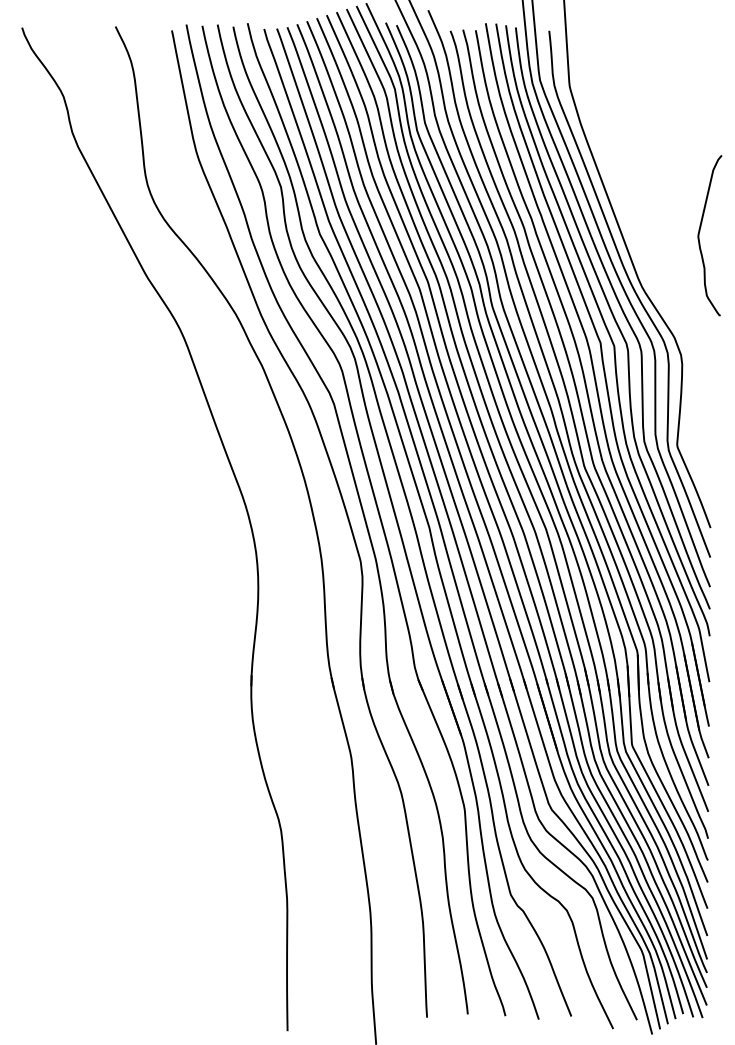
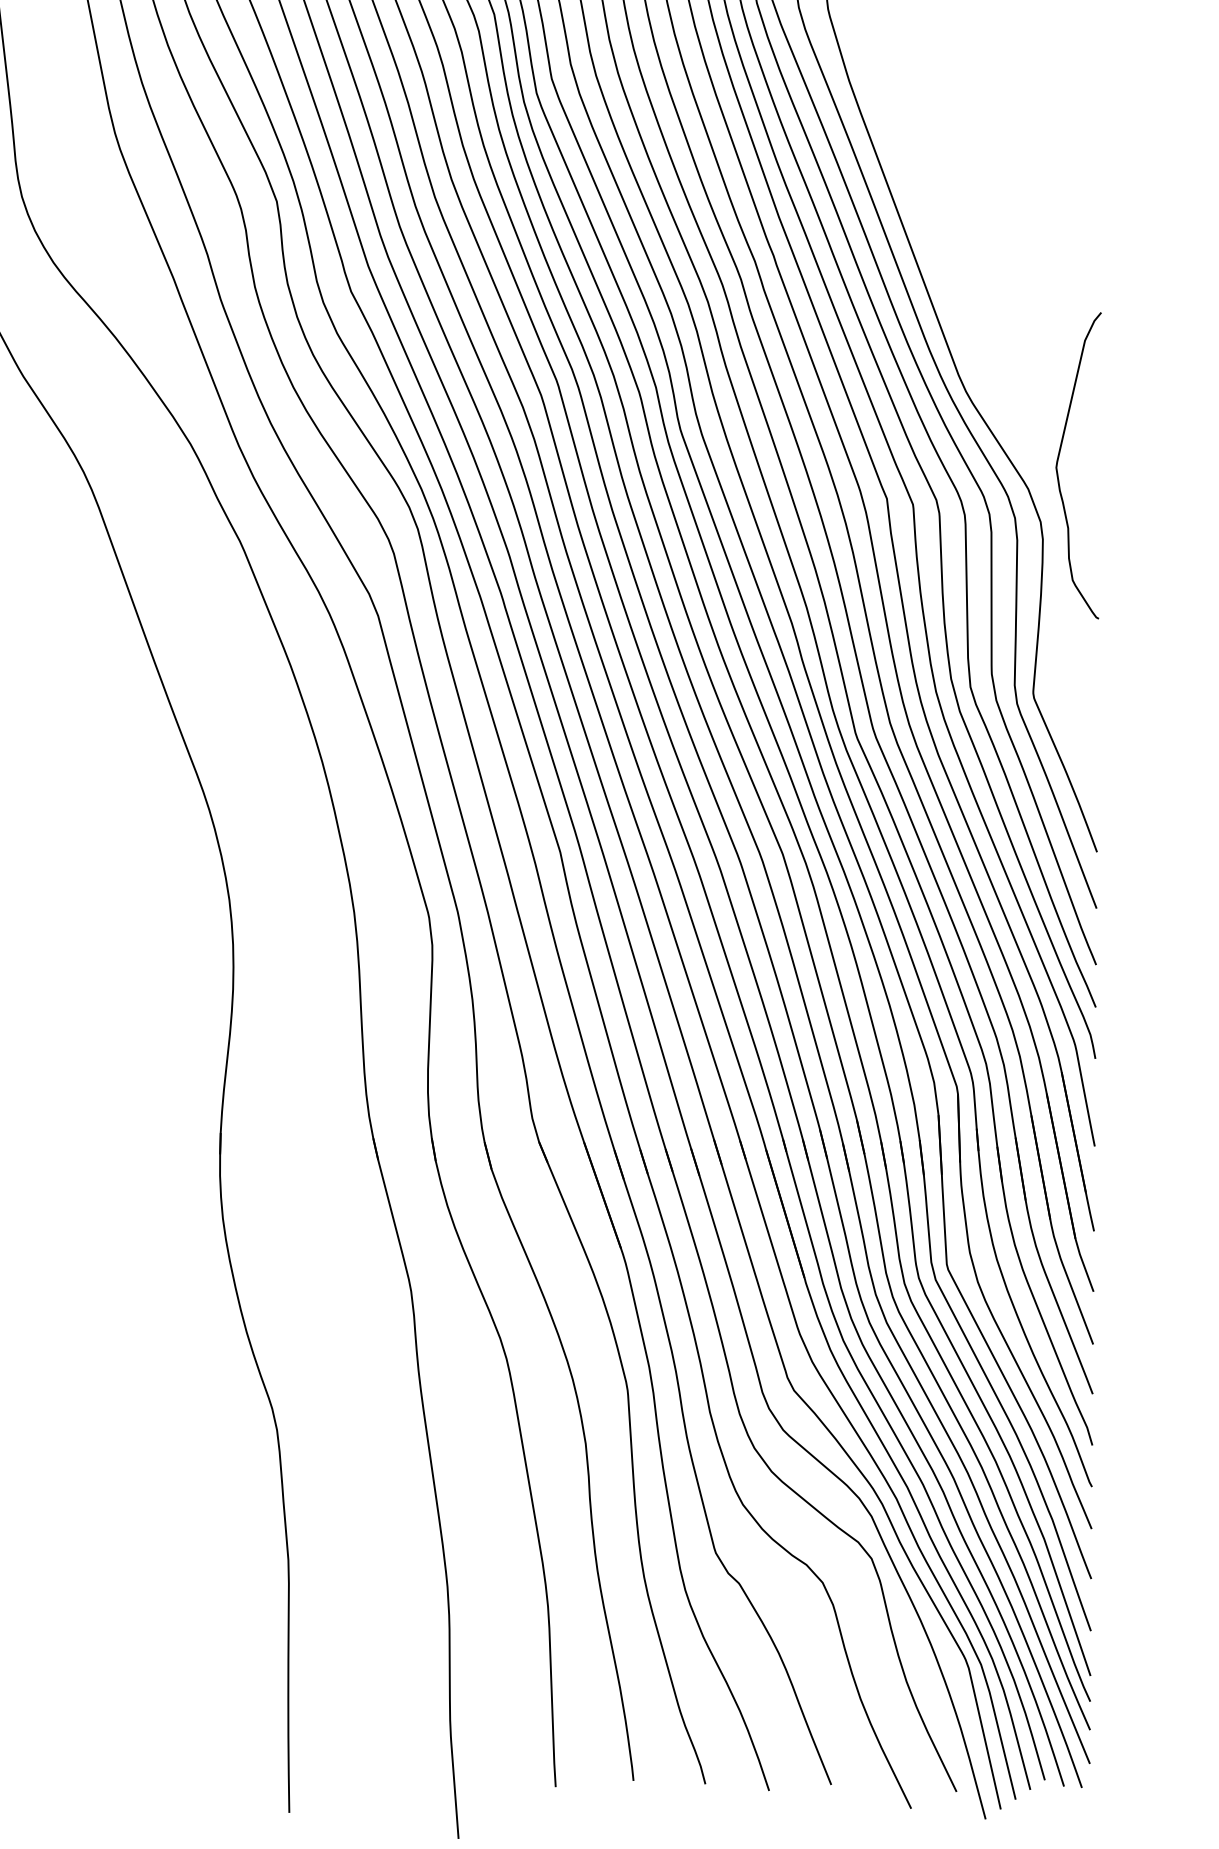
curve: (700, 231) -> (1060, 457), moved

